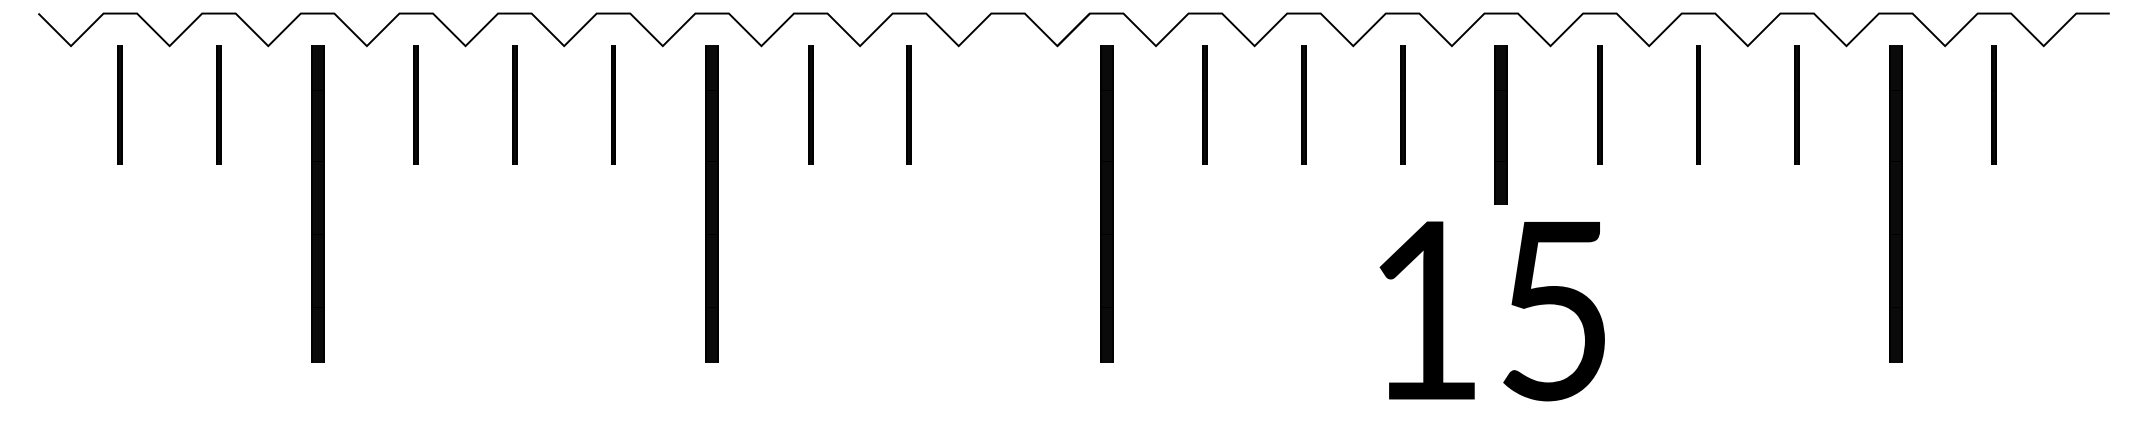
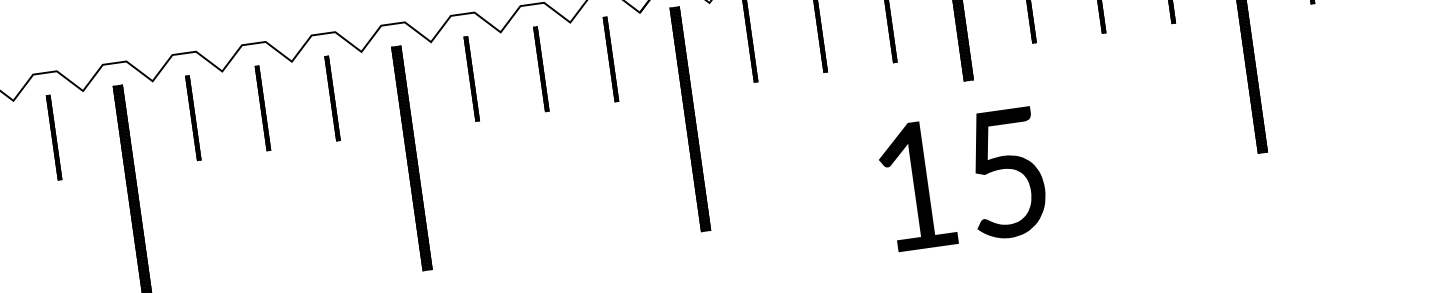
part: (1007, 104) -> (610, 58), added
text: (1491, 311) -> (962, 180), moved

